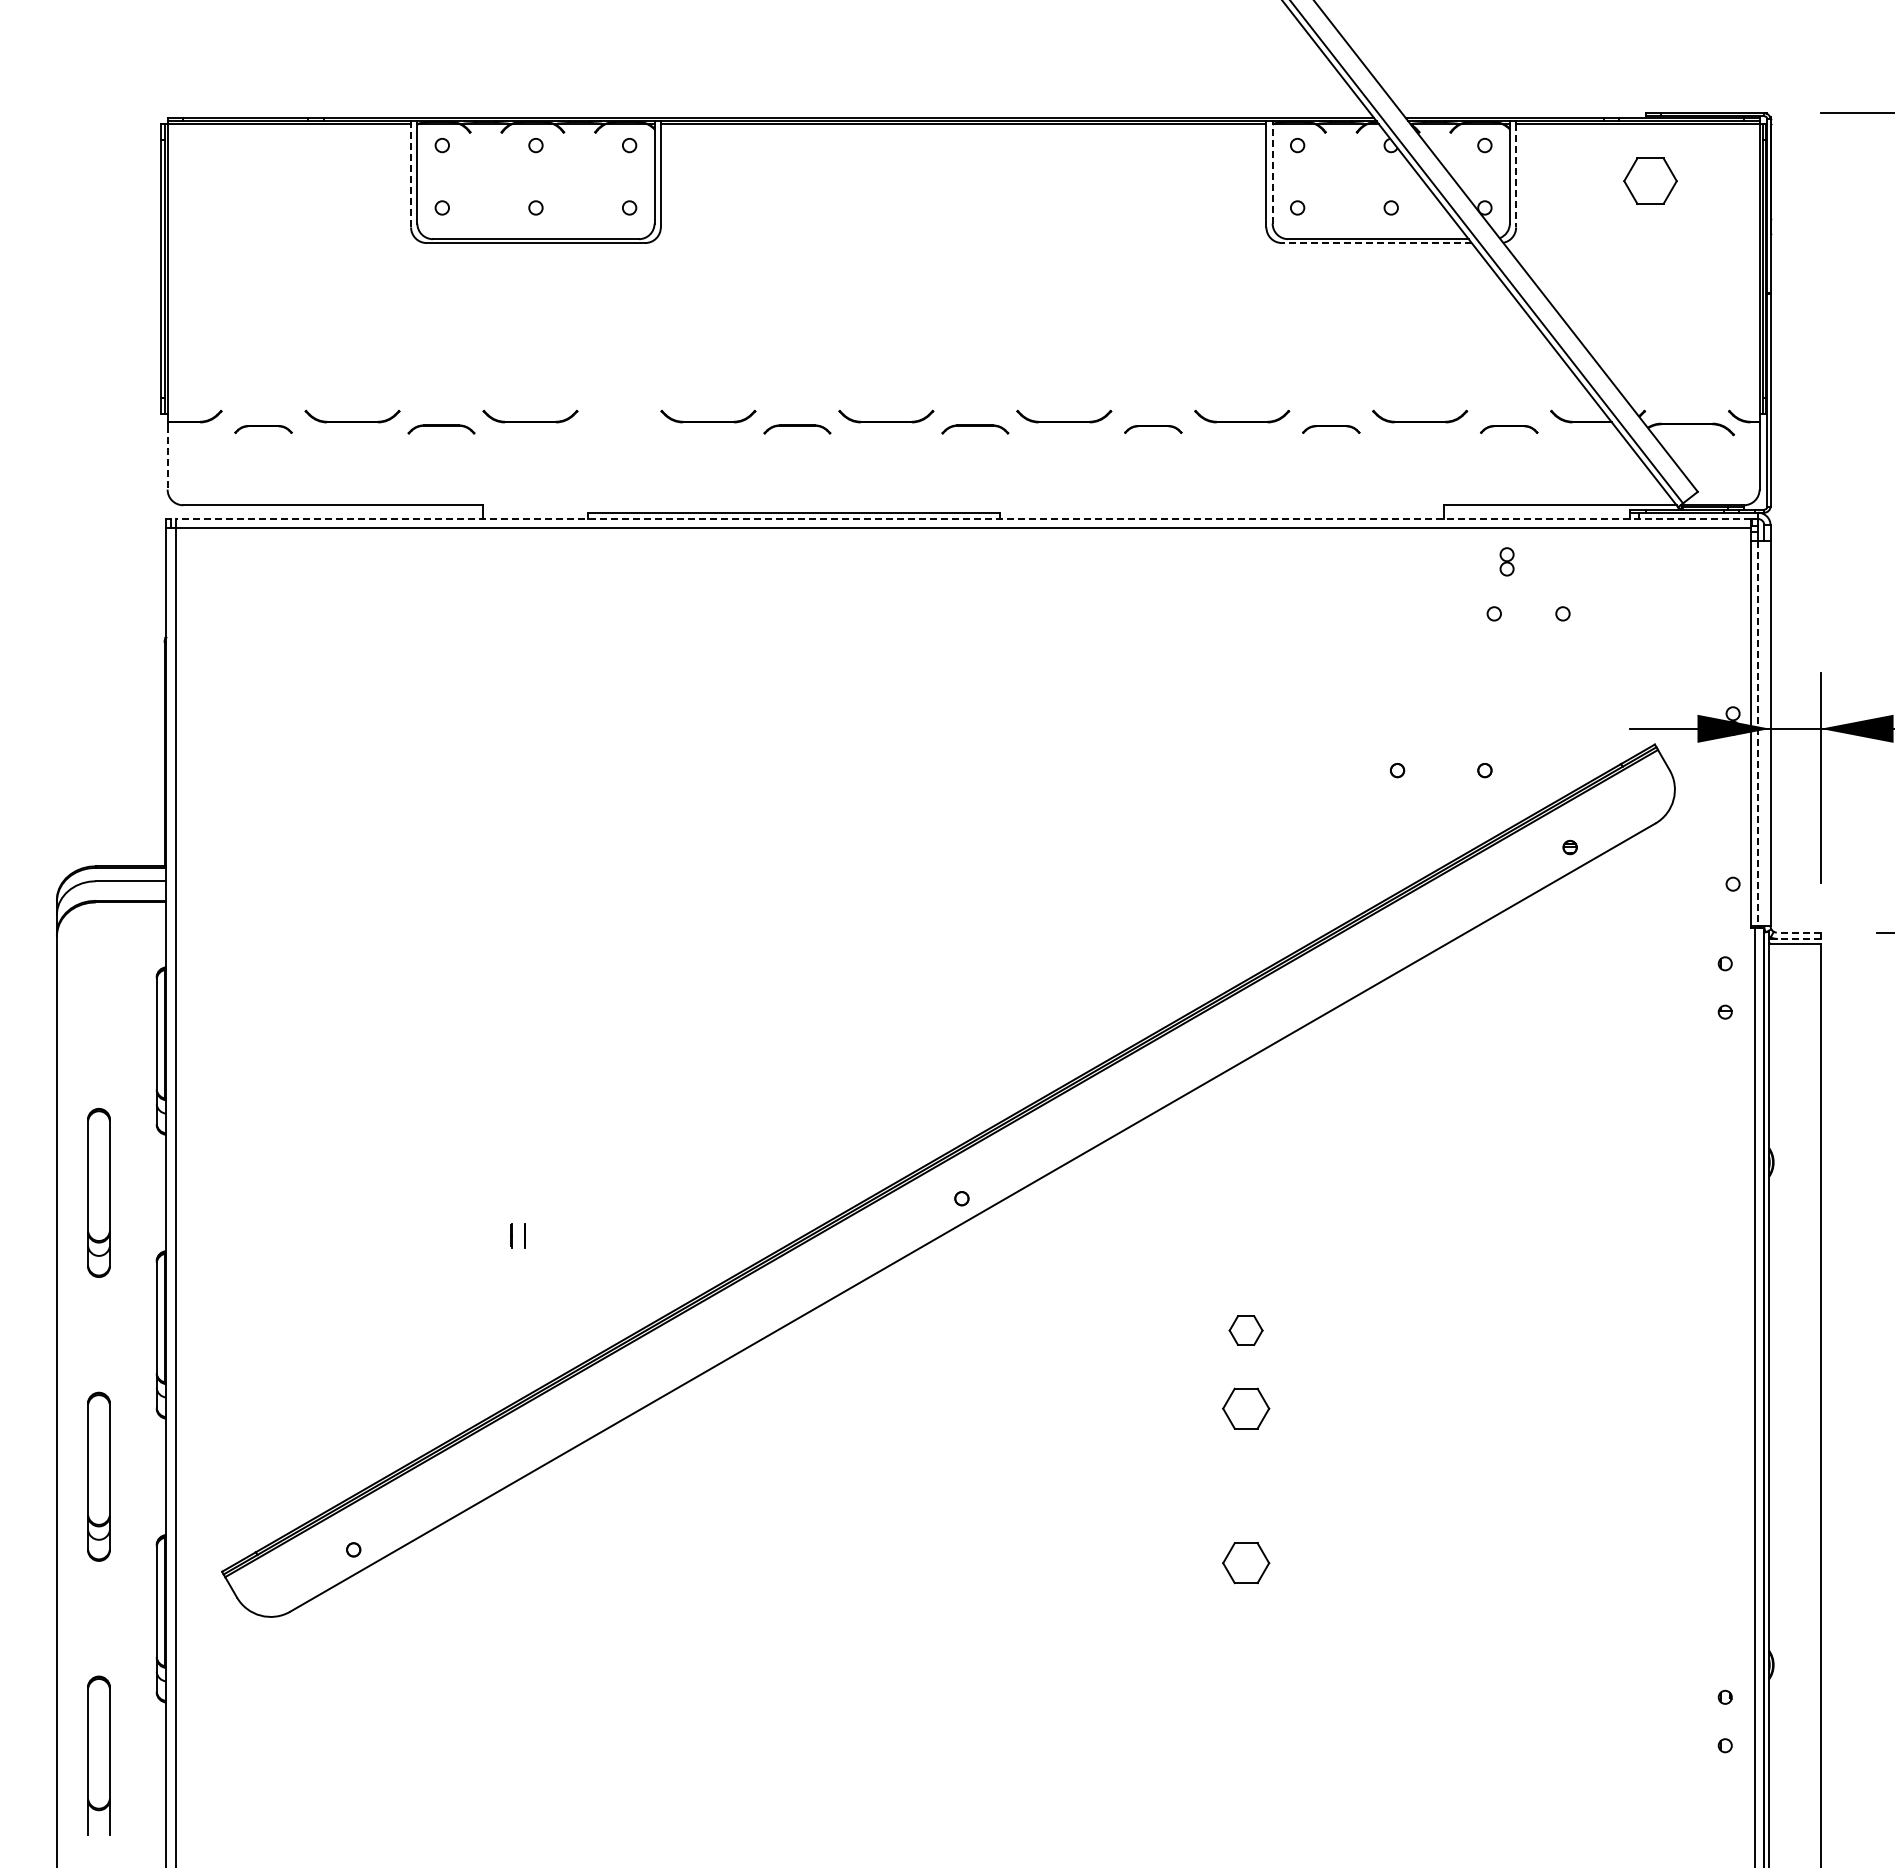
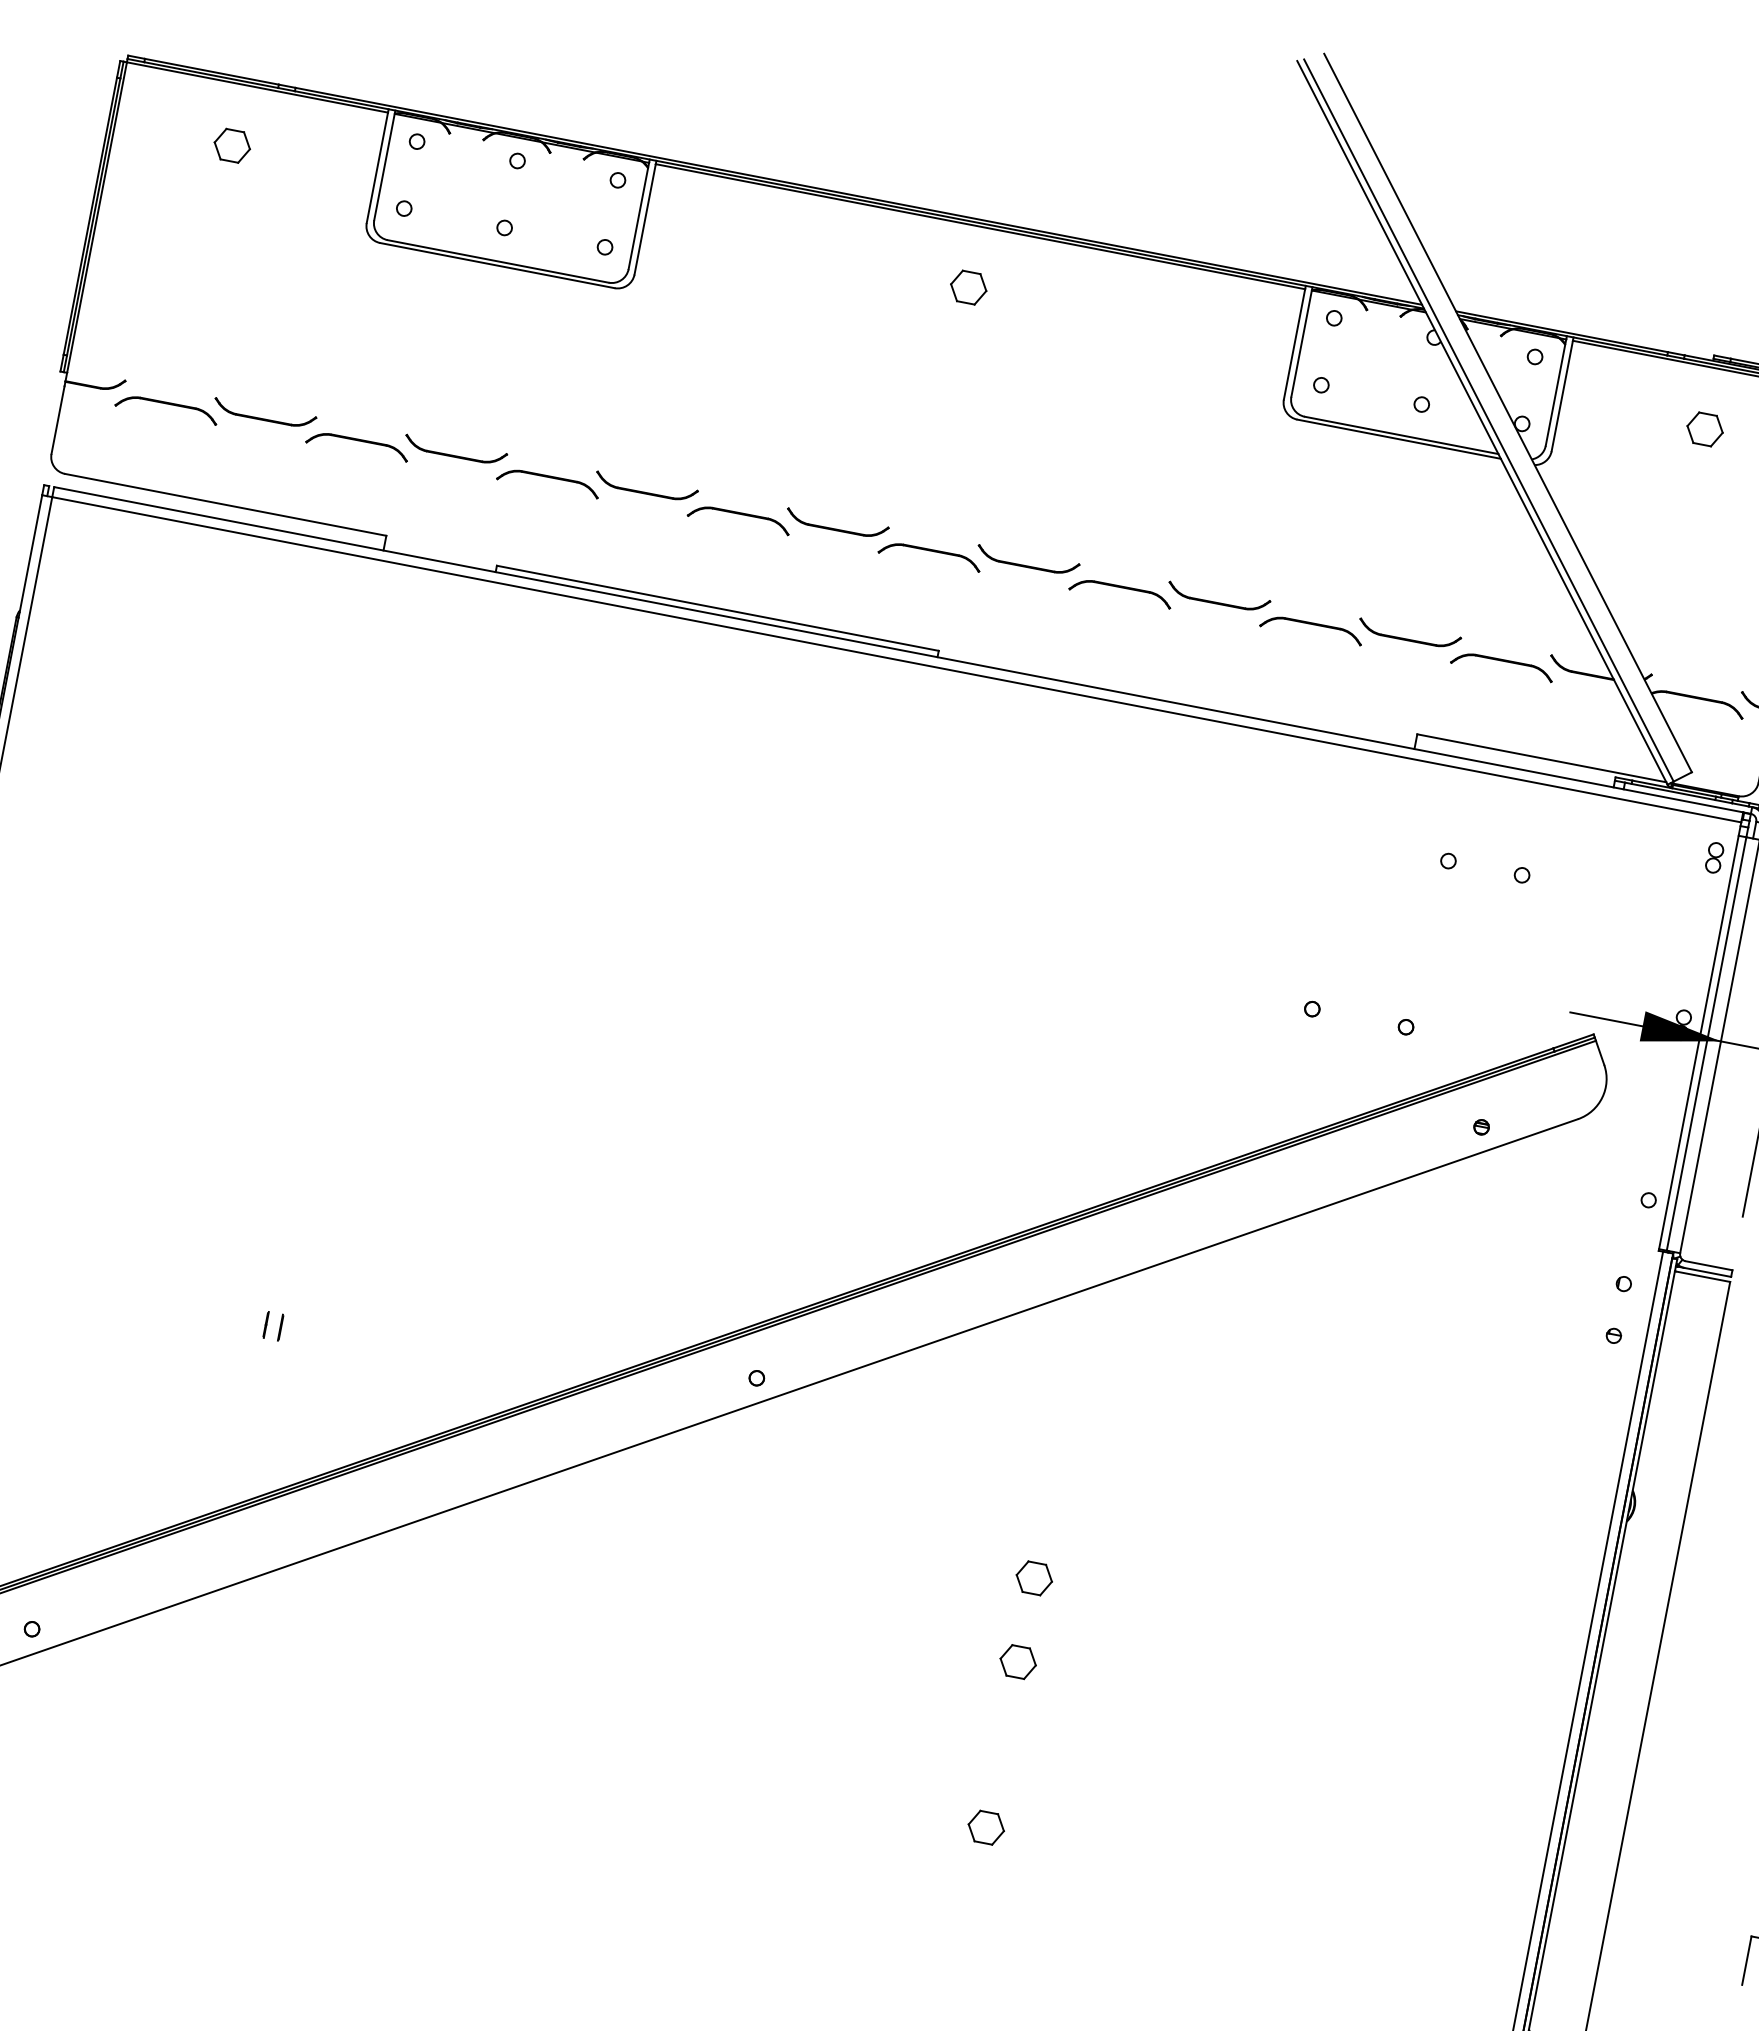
line: (1272, 173) -> (1301, 343), dashed -> solid
line: (411, 175) -> (377, 167), dashed -> solid
line: (1516, 175) -> (1562, 395), dashed -> solid
part: (276, 181) -> (231, 146), added
part: (963, 181) -> (968, 287), added
part: (1649, 181) -> (1704, 429), size x0.62
line: (1376, 243) -> (1398, 439), dashed -> solid
part: (263, 429) -> (166, 409), size x1.67
part: (441, 429) -> (357, 446), size x1.43
part: (619, 429) -> (548, 482), added
part: (797, 429) -> (739, 519), size x1.43
part: (975, 429) -> (930, 556), size x1.43
part: (1153, 429) -> (1121, 593), size x1.67
part: (1331, 429) -> (1311, 629), size x1.67
part: (1509, 429) -> (1502, 666), size x1.67
line: (167, 458) -> (57, 420), dashed -> solid
line: (963, 519) -> (898, 650), dashed -> solid
part: (1506, 561) -> (1714, 857), moved
line: (1758, 733) -> (1707, 1043), dashed -> solid
line: (1798, 932) -> (1708, 1265), dashed -> solid
line: (1798, 938) -> (1707, 1272), dashed -> solid
part: (1245, 1408) -> (1017, 1661), size x0.71
part: (1245, 1562) -> (985, 1826), size x0.71

